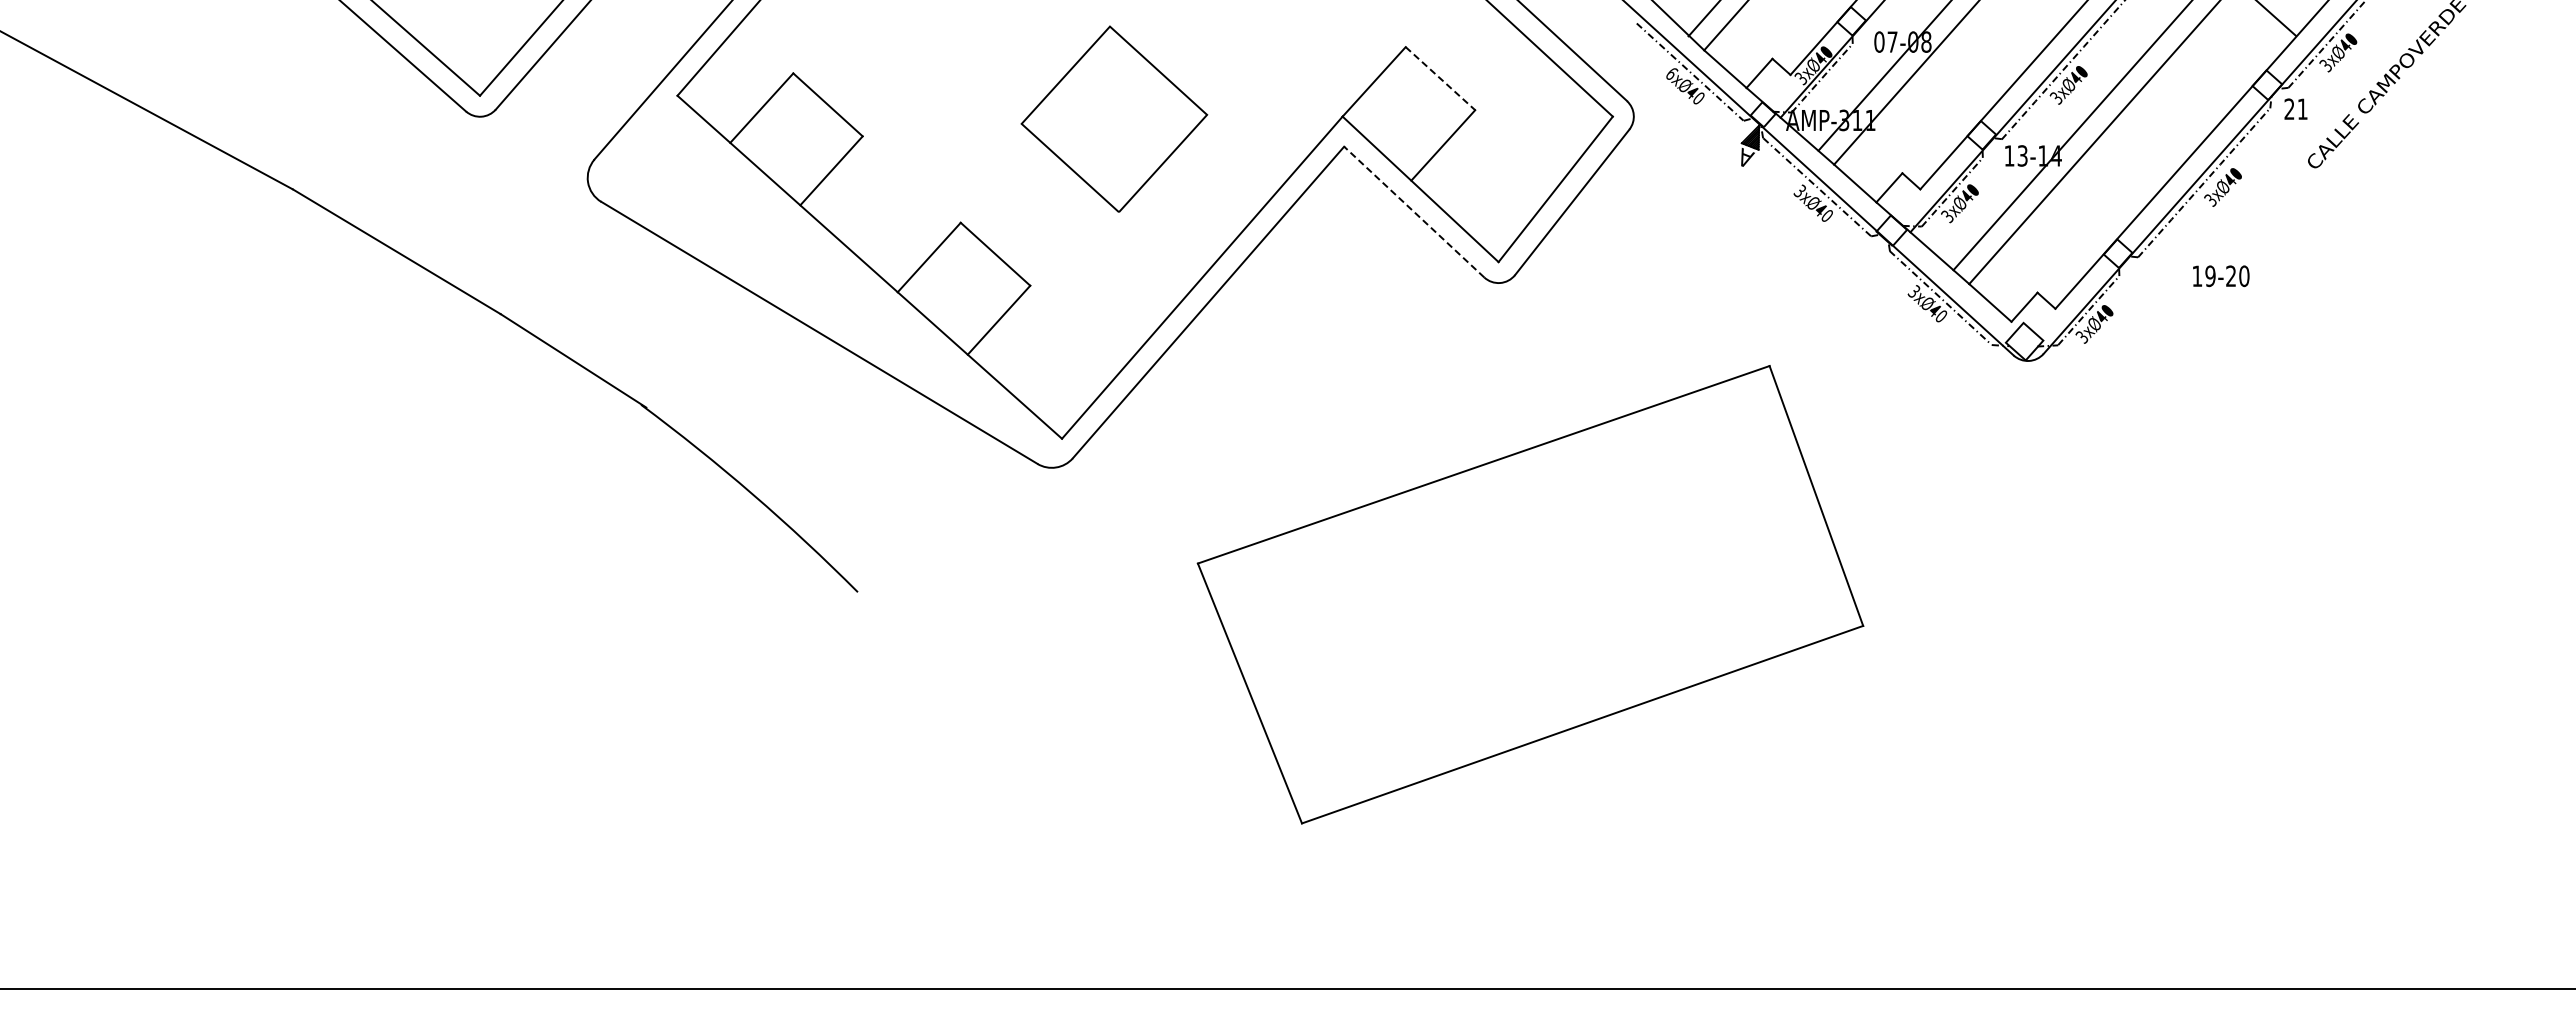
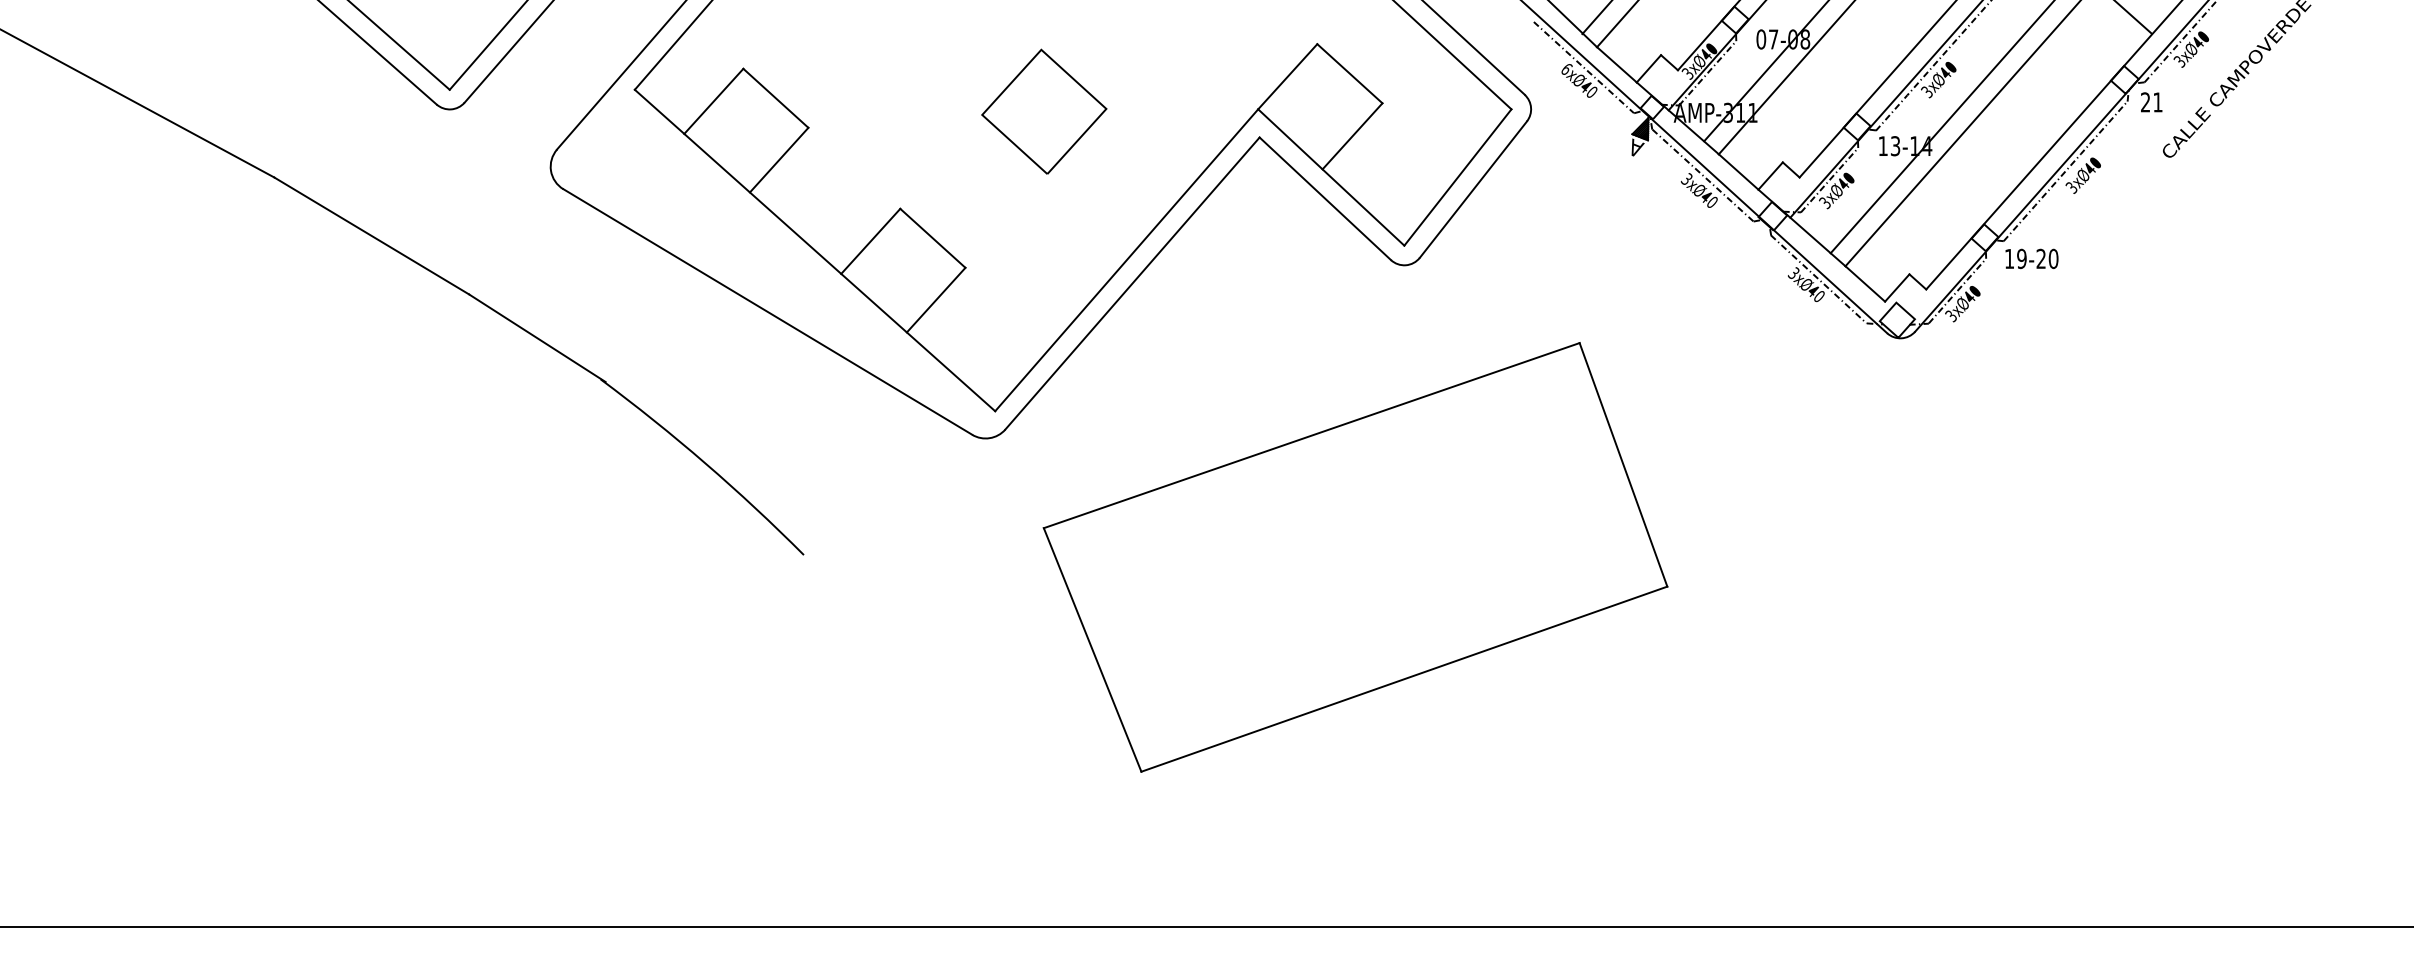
line: (1440, 78) -> (1349, 73), dashed -> solid
part: (1114, 119) -> (1044, 112), size x0.71
line: (1414, 212) -> (1325, 199), dashed -> solid
text: (2221, 276) -> (2032, 259), moved
part: (1530, 594) -> (1355, 557), moved

